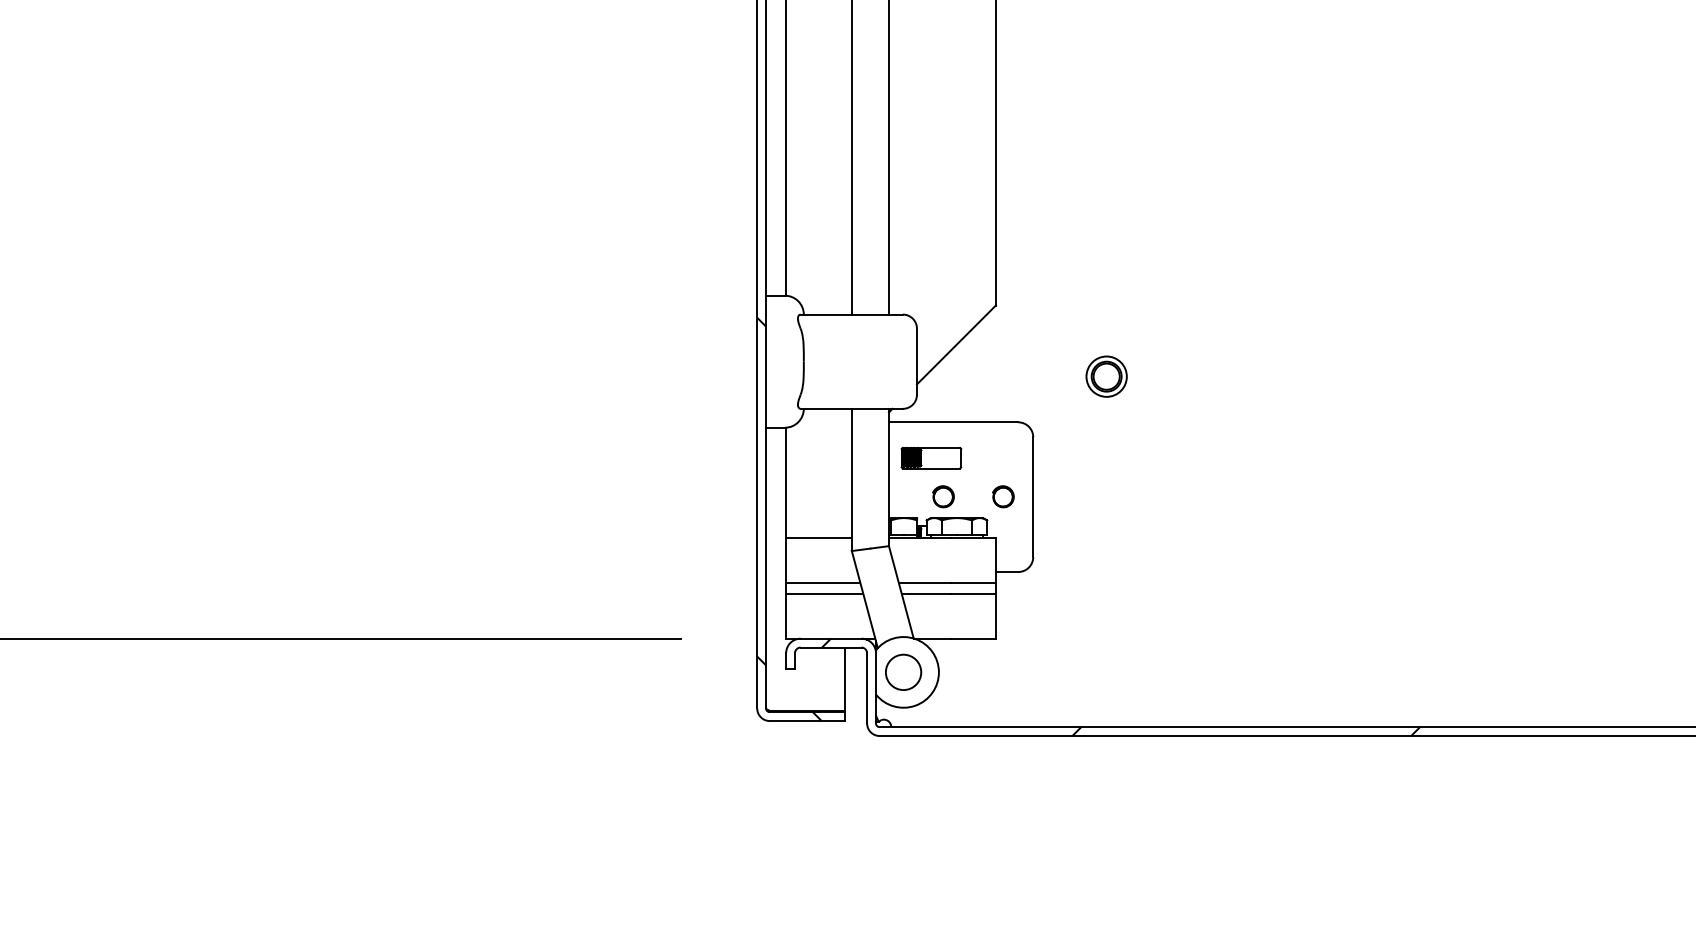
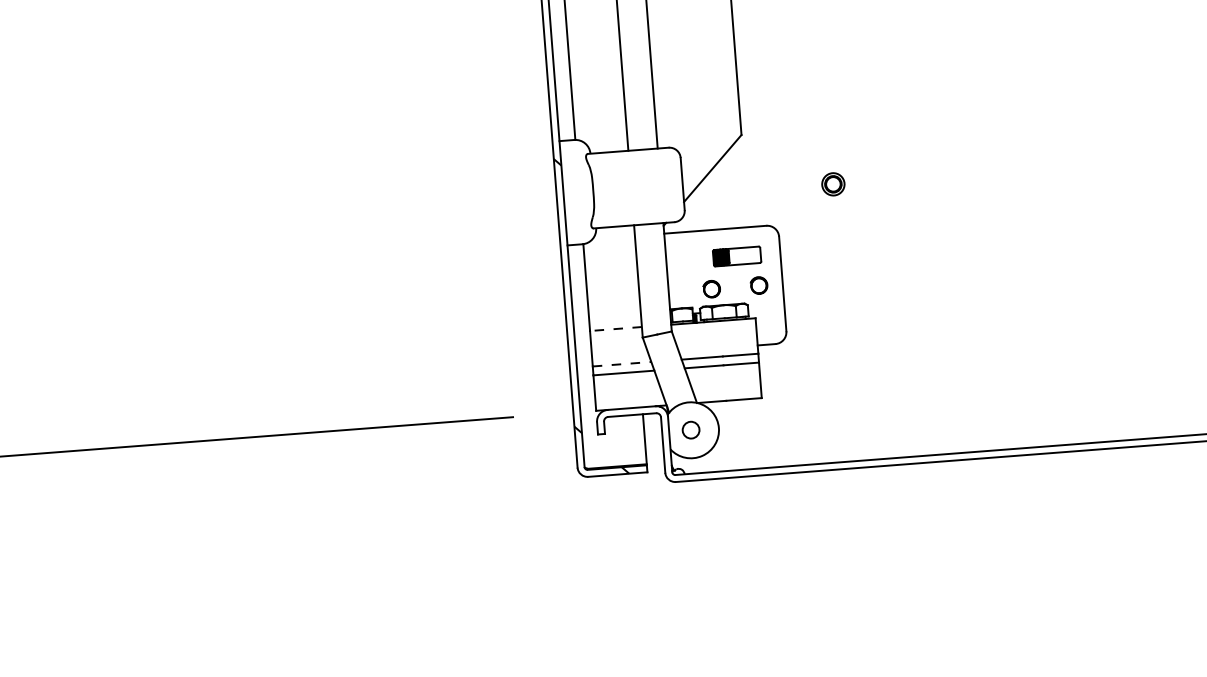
part: (1106, 376) -> (833, 184), size x0.7
part: (931, 458) -> (737, 256), moved
line: (819, 537) -> (616, 328), solid -> dashed
line: (823, 582) -> (622, 364), solid -> dashed
circle: (903, 671) -> (690, 429), size x0.6
hatch: (1121, 687) -> (864, 428), removed

